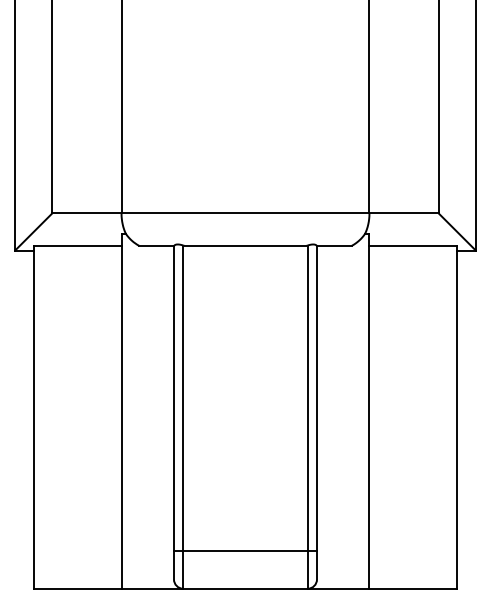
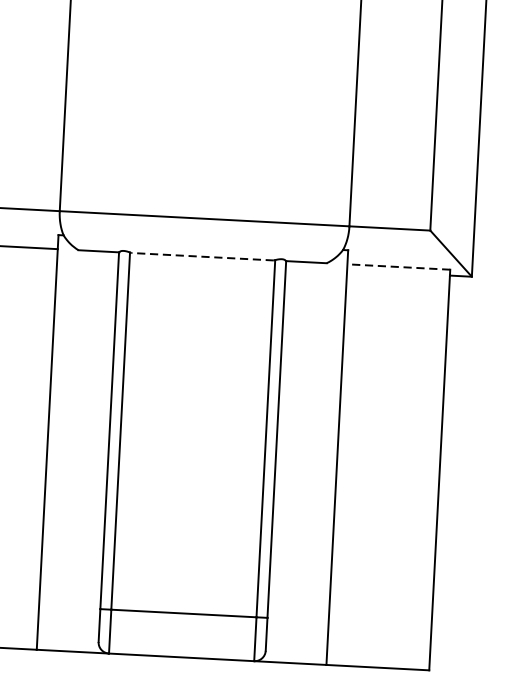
line: (245, 245) -> (202, 256), solid -> dashed
line: (413, 245) -> (398, 266), solid -> dashed

